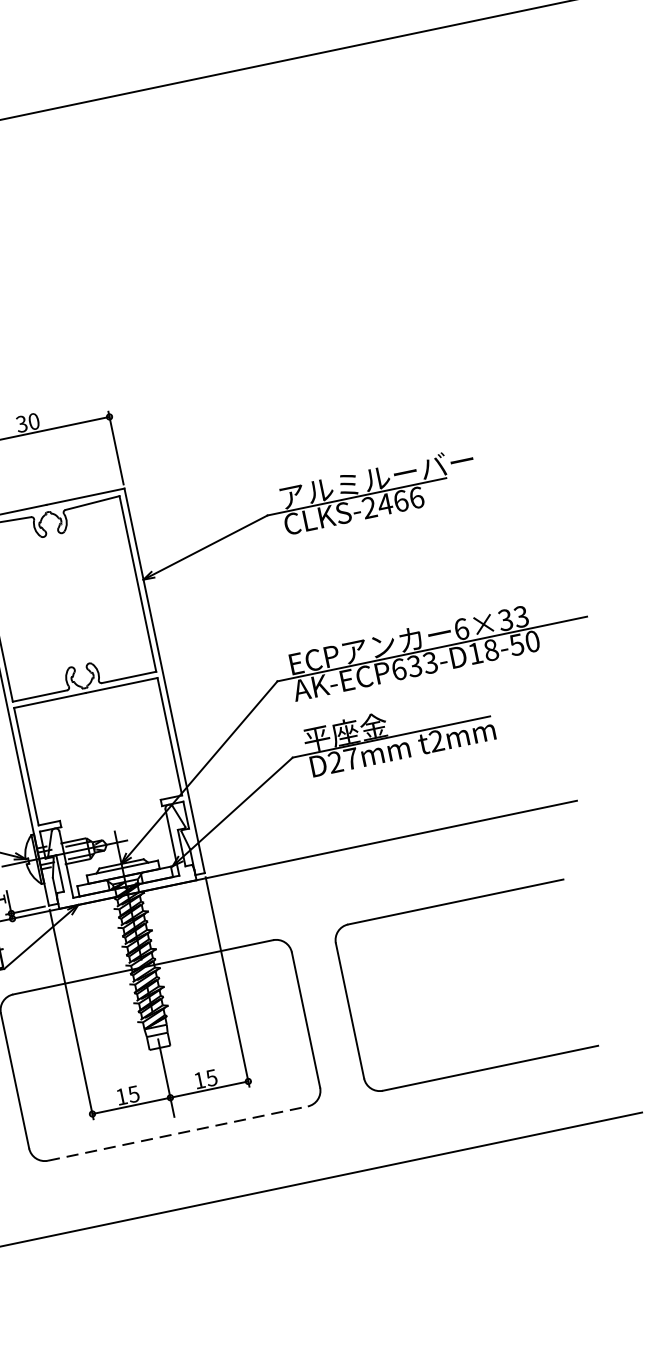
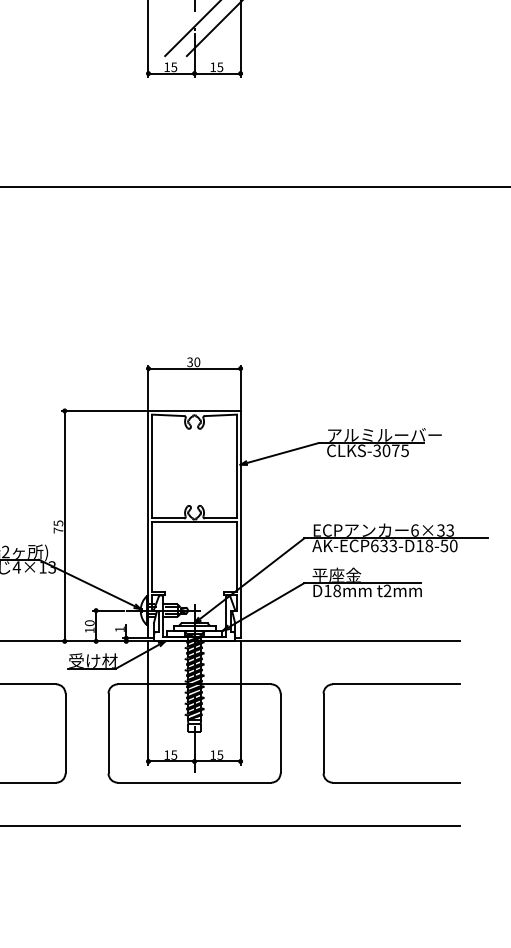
text: (391, 502) -> (390, 450), CLKS-2466 -> CLKS-3075
text: (343, 759) -> (332, 590), D27mm -> D18mm
part: (447, 903) -> (391, 684), moved
line: (177, 1133) -> (194, 782), dashed -> solid

